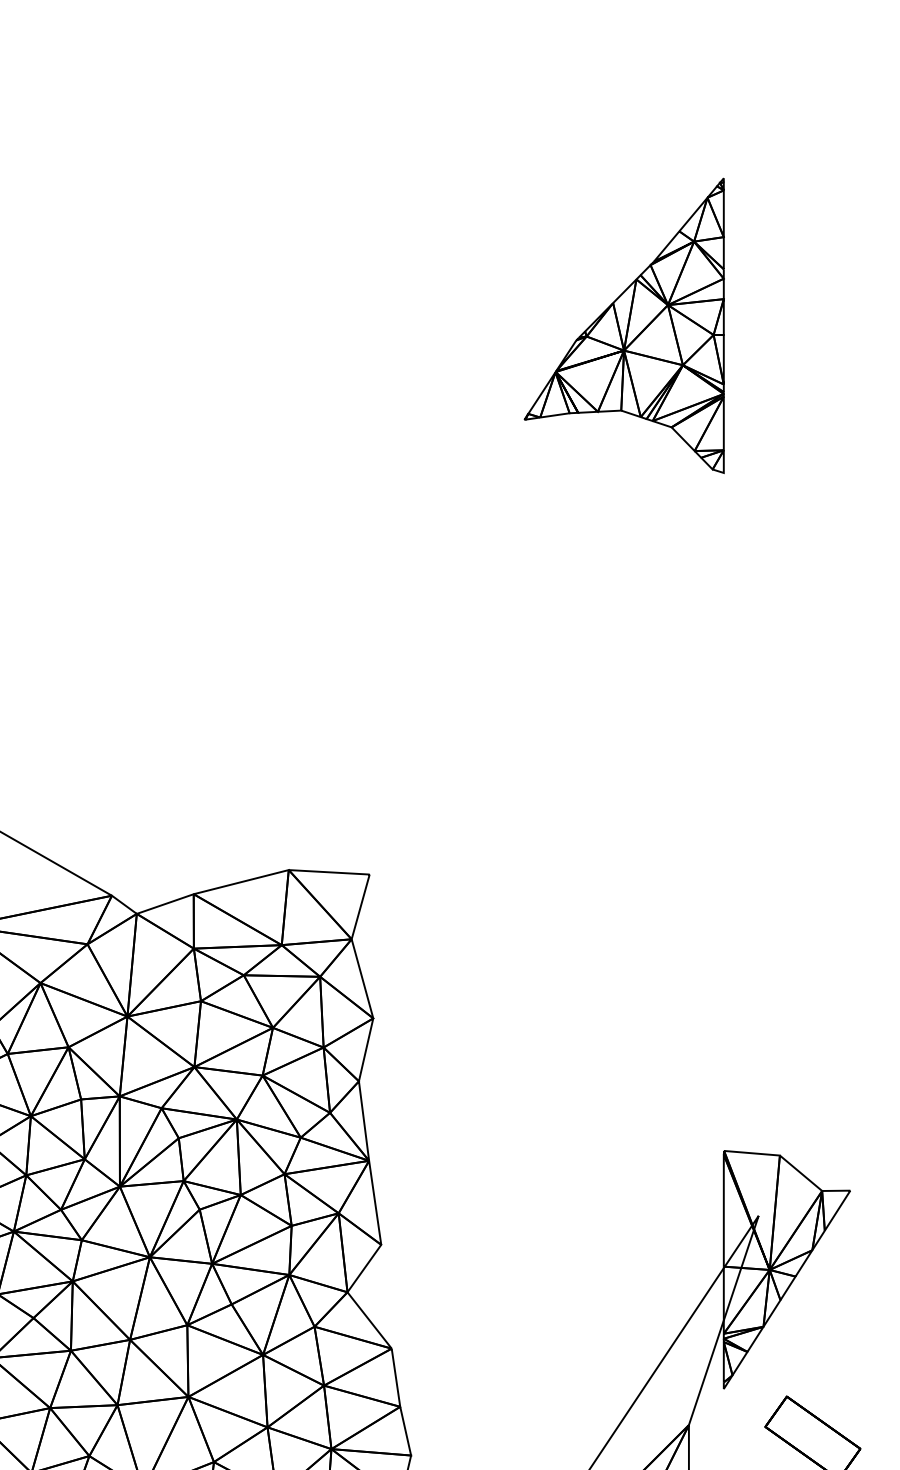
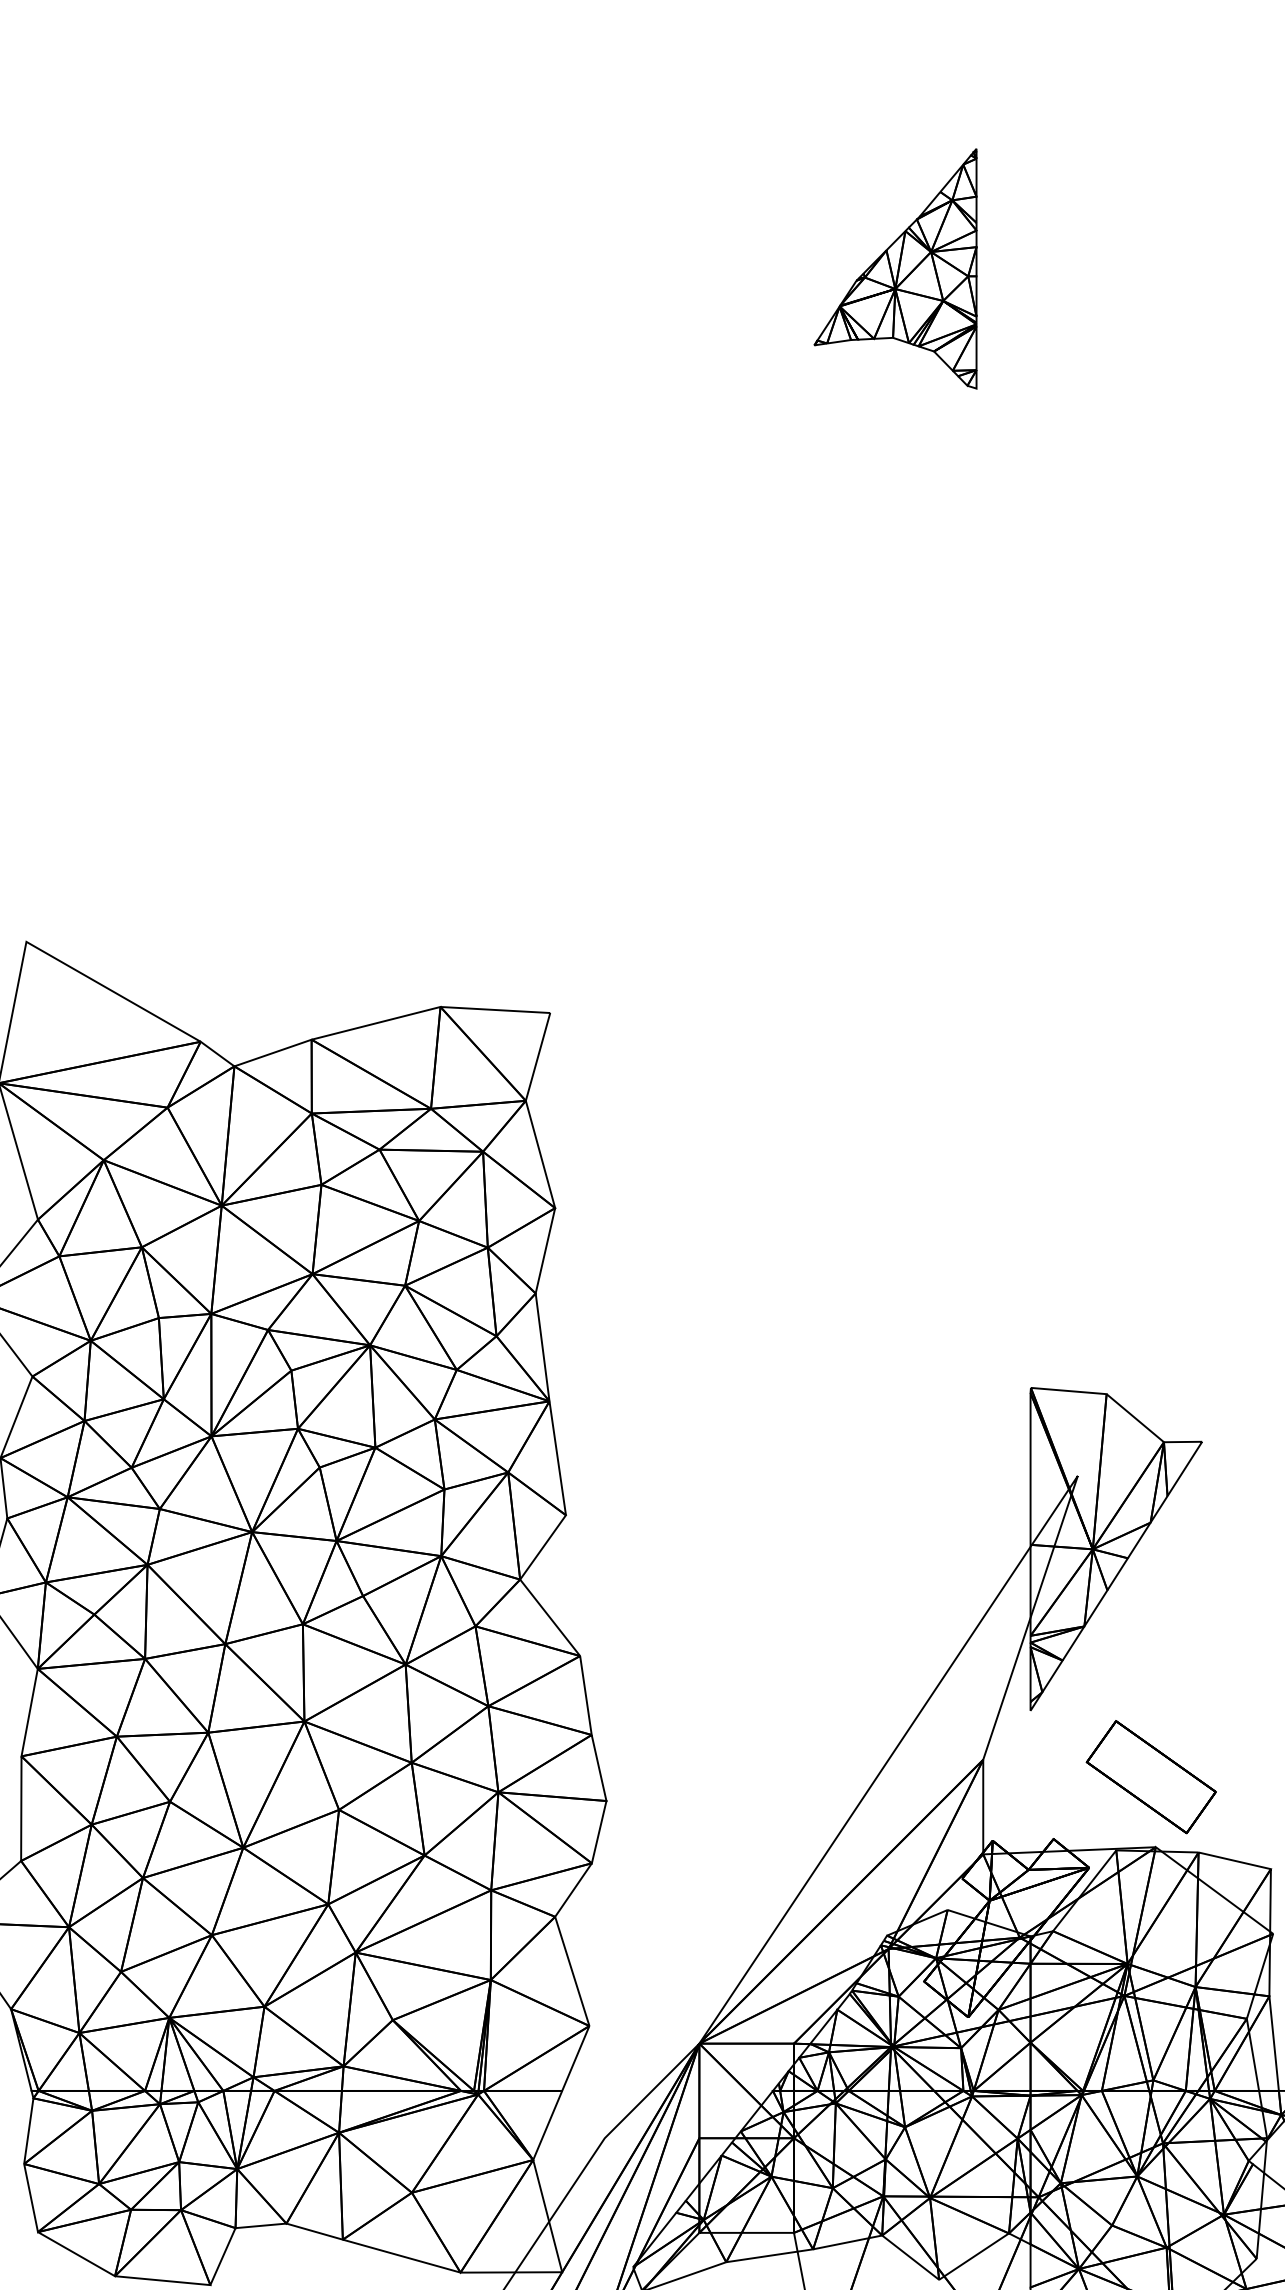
part: (624, 325) -> (895, 268), size x0.6

